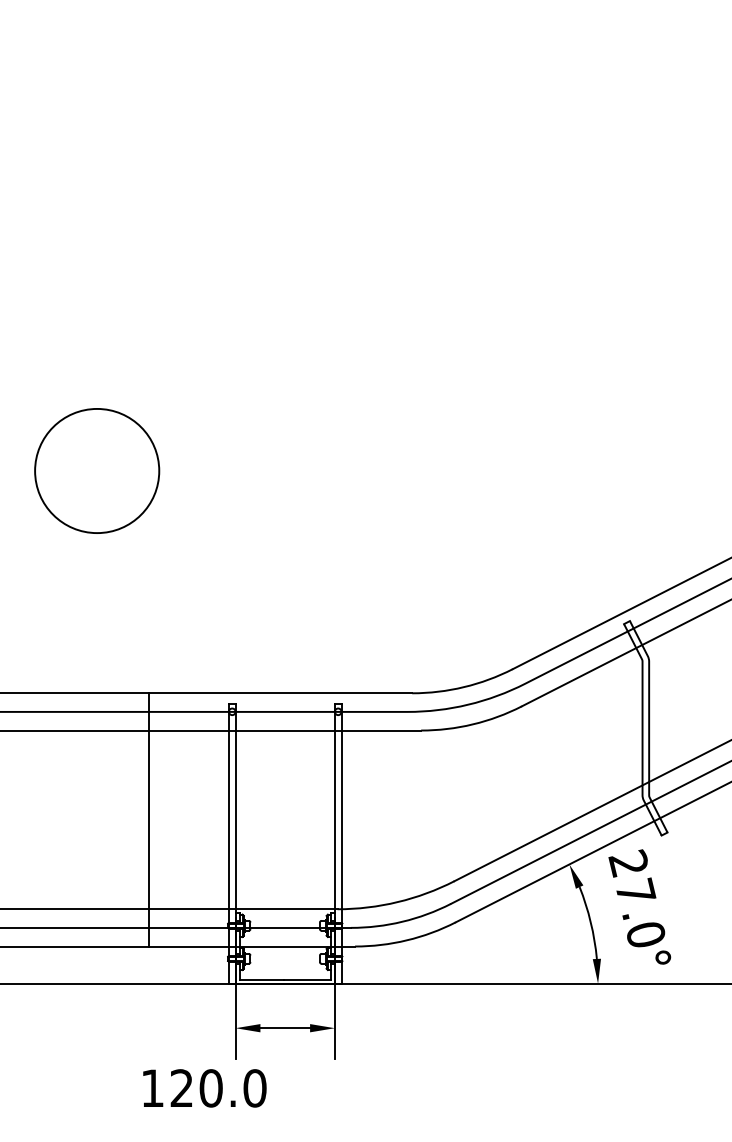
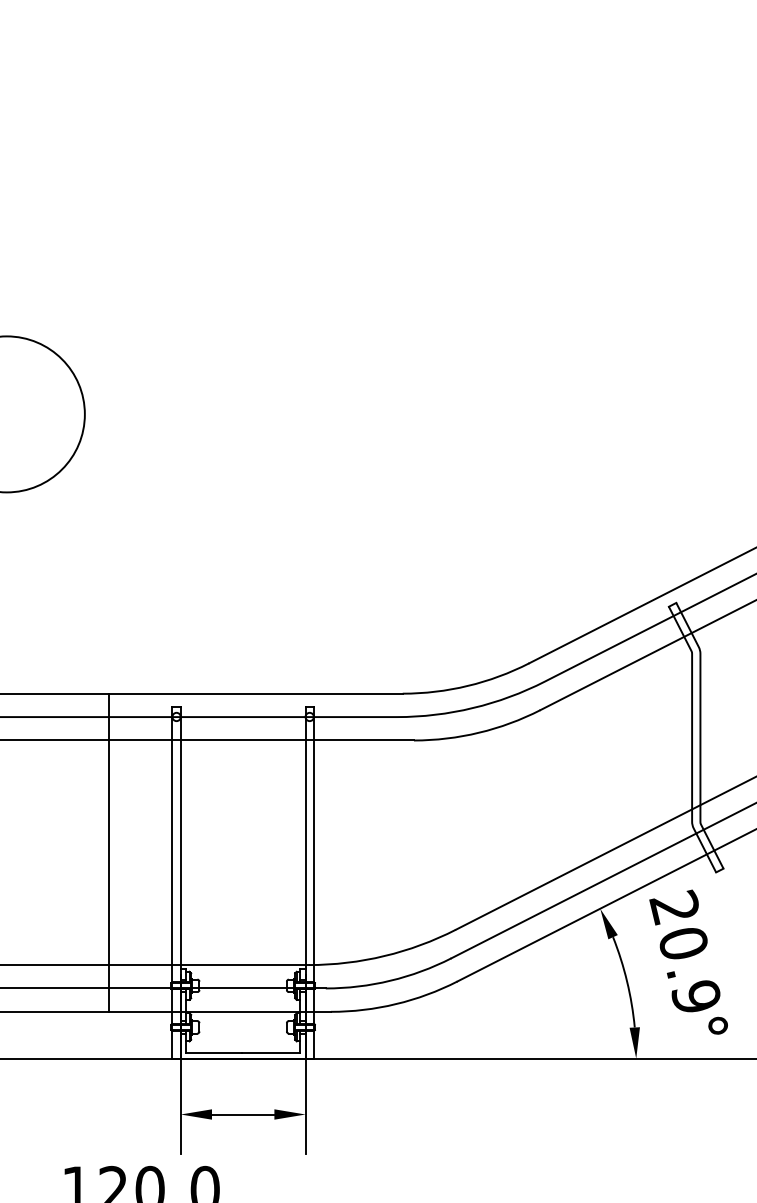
line: (148, 819) -> (109, 852), moved
text: (640, 912) -> (689, 969), 27.0° -> 20.9°

